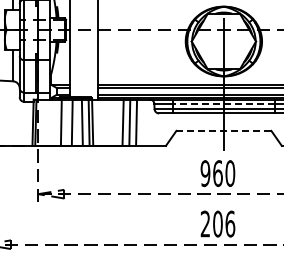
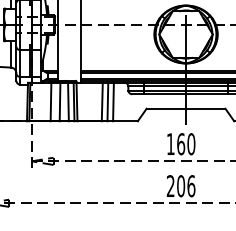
line: (223, 104) -> (185, 86), dashed -> solid
line: (223, 130) -> (185, 108), dashed -> solid
text: (205, 173) -> (170, 144), 960 -> 160

